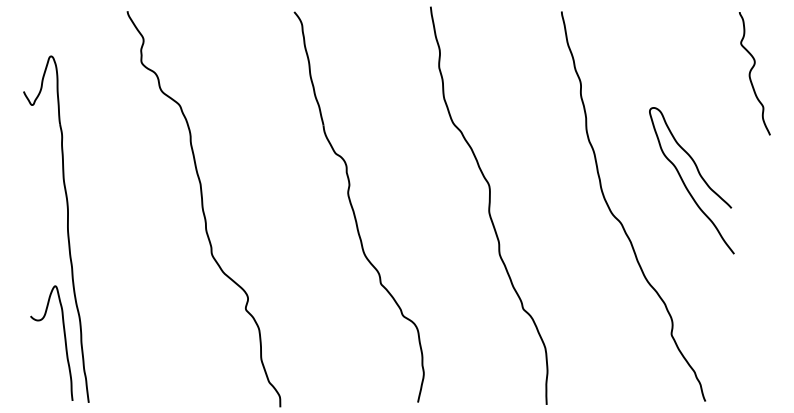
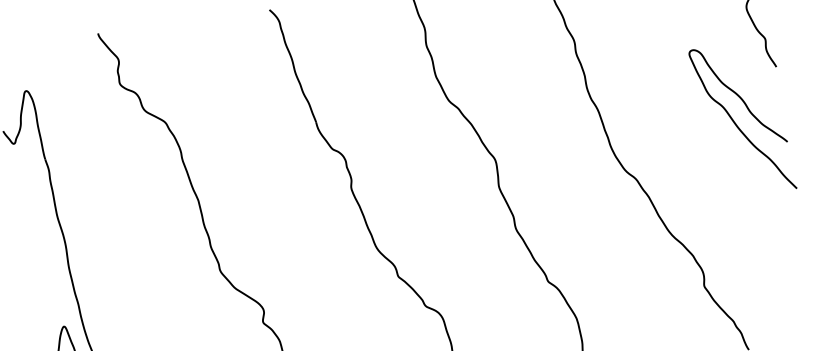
curve: (686, 185) -> (737, 125), moved

